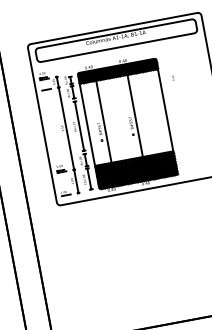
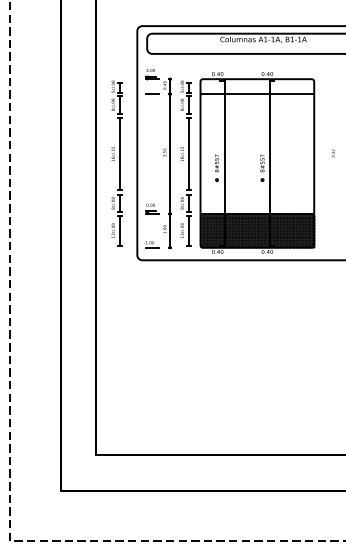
hatch: (117, 70) -> (257, 86), removed
text: (173, 78) -> (333, 153), moved
part: (30, 142) -> (116, 163), added

